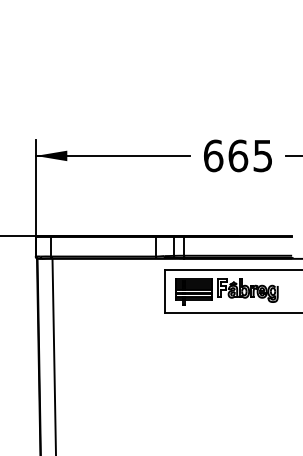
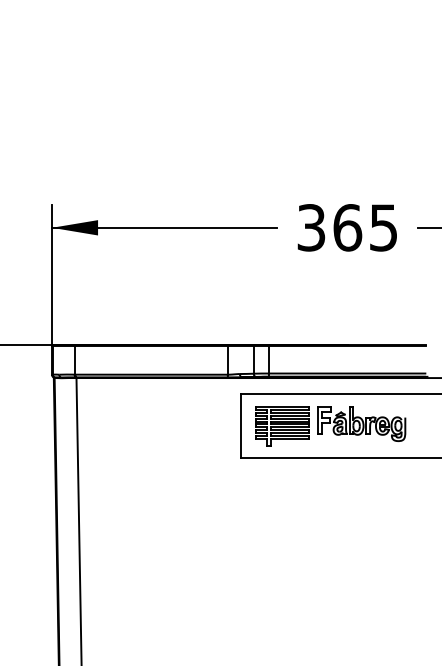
text: (213, 155) -> (311, 227), 665 -> 365

